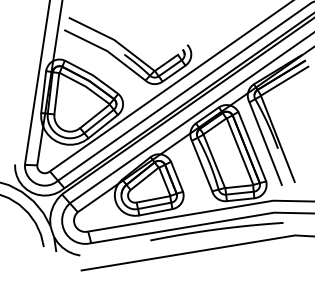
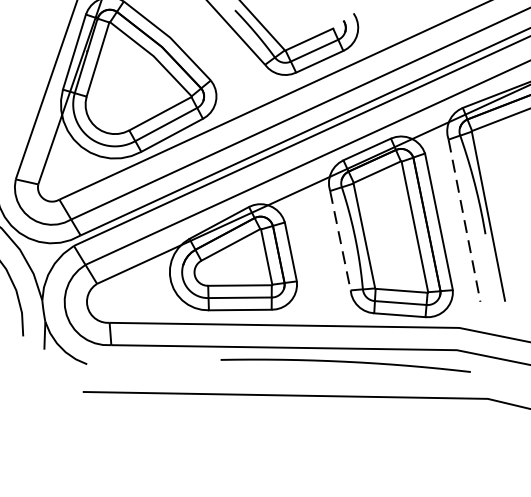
line: (265, 144) -> (463, 222), solid -> dashed
line: (202, 166) -> (340, 241), solid -> dashed

